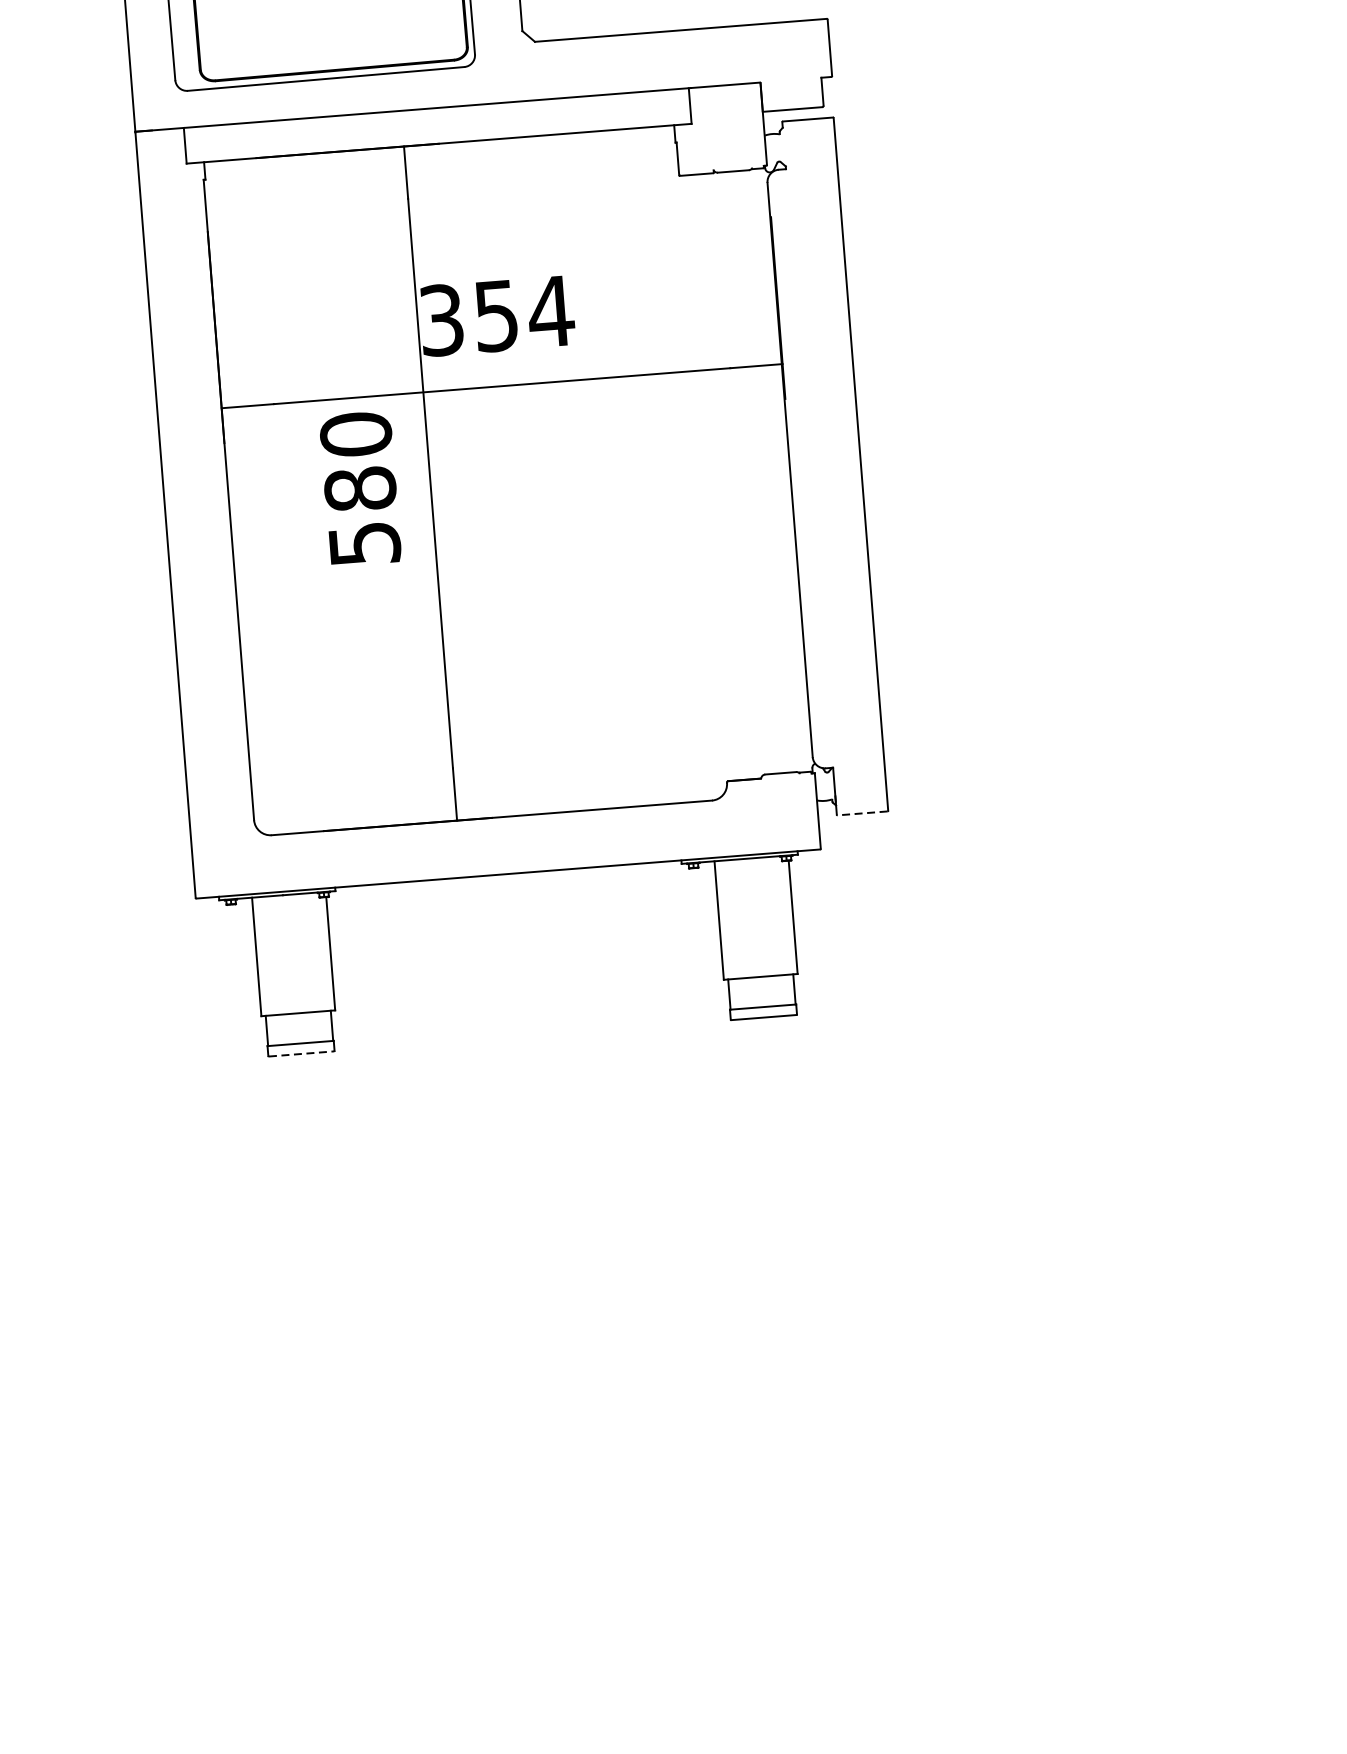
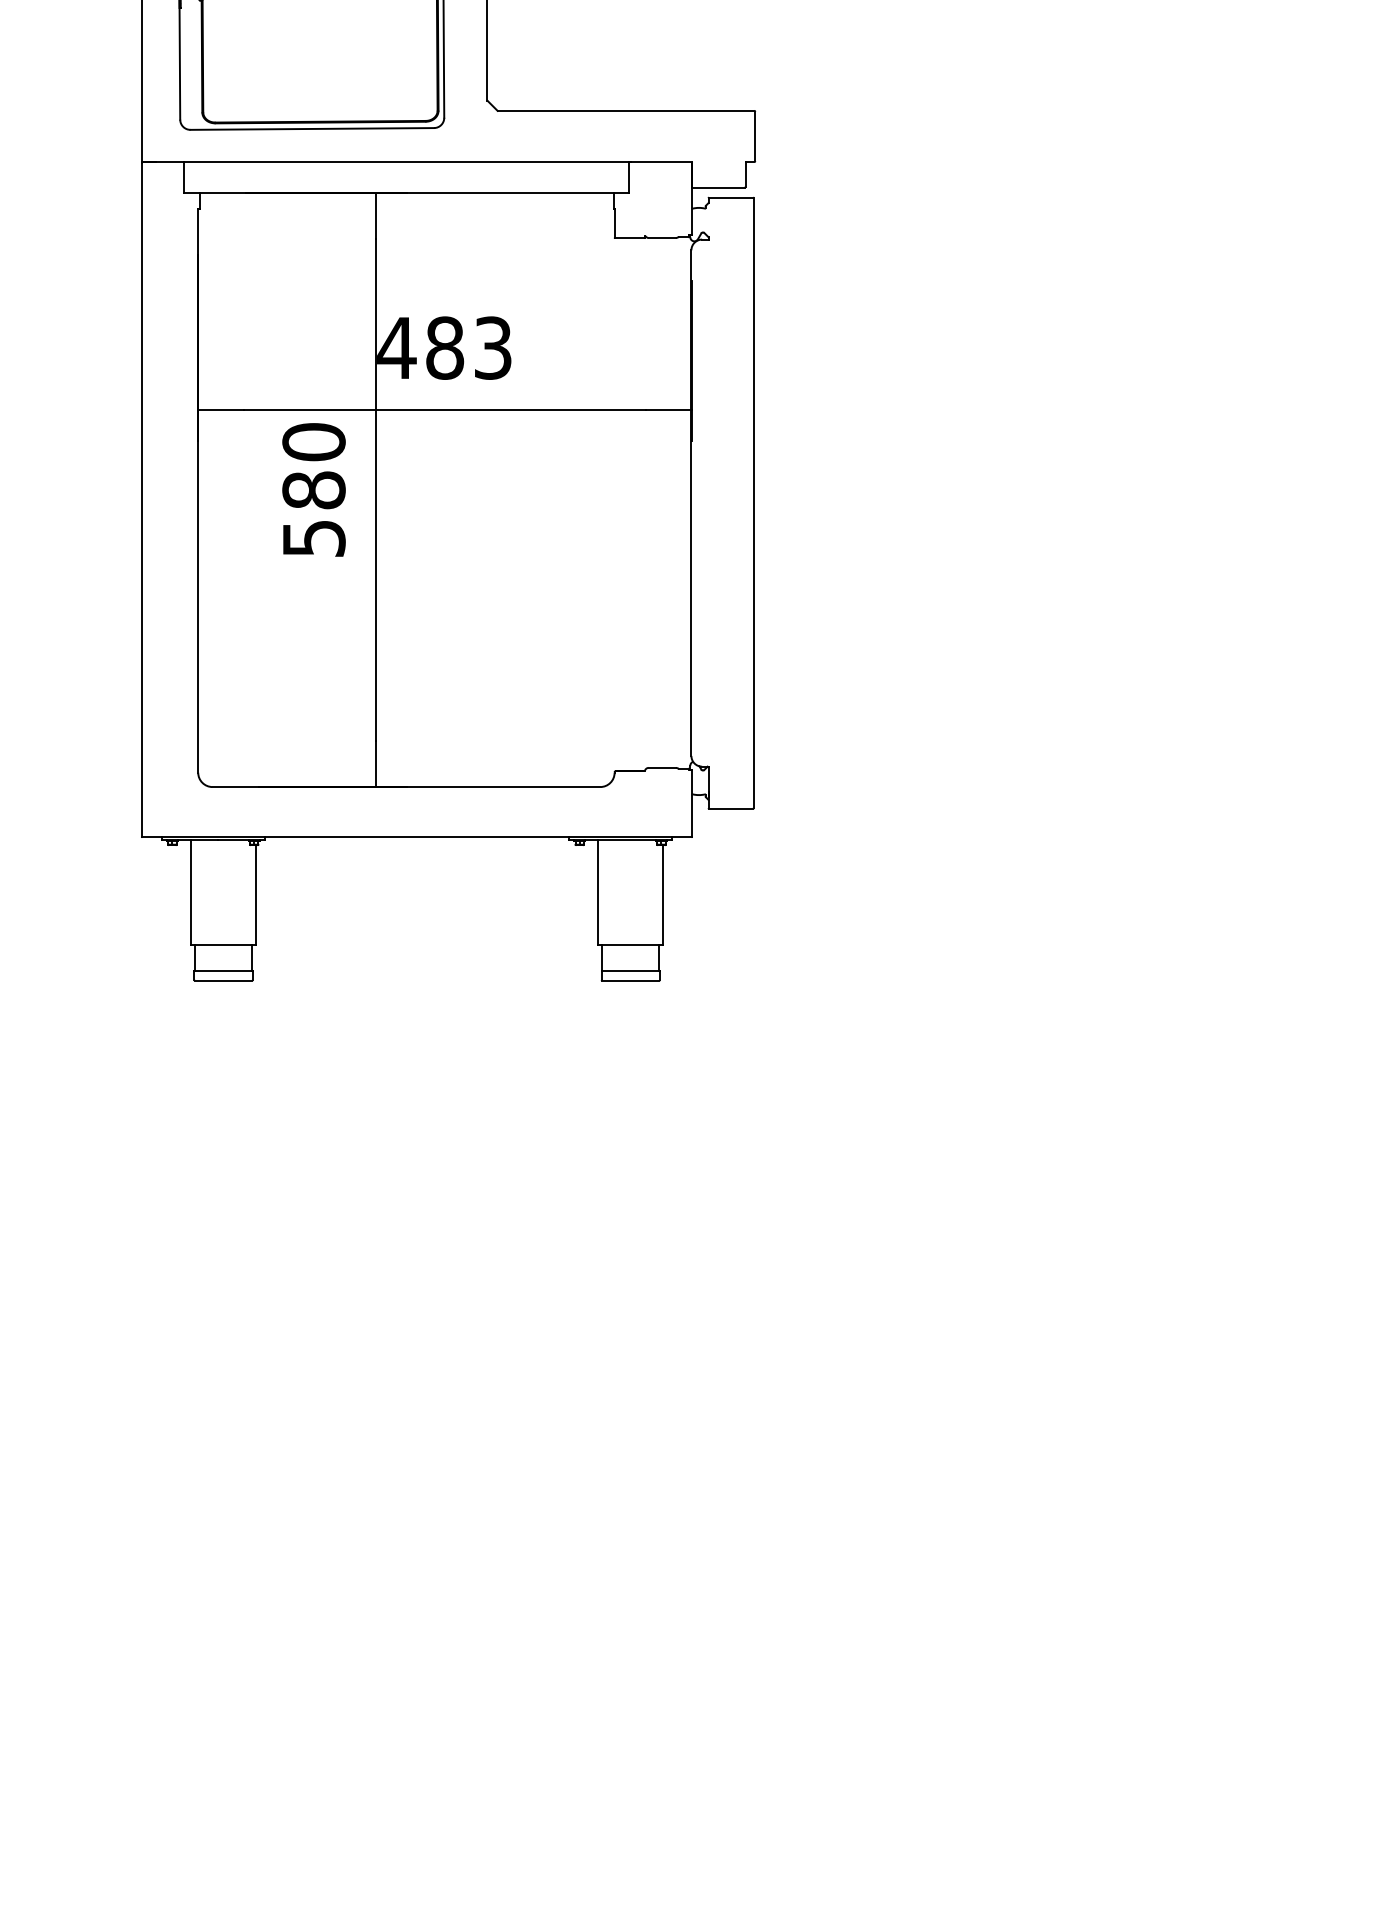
text: (496, 315) -> (445, 347), 354 -> 483
line: (862, 813) -> (731, 808), dashed -> solid
line: (301, 1053) -> (223, 980), dashed -> solid

